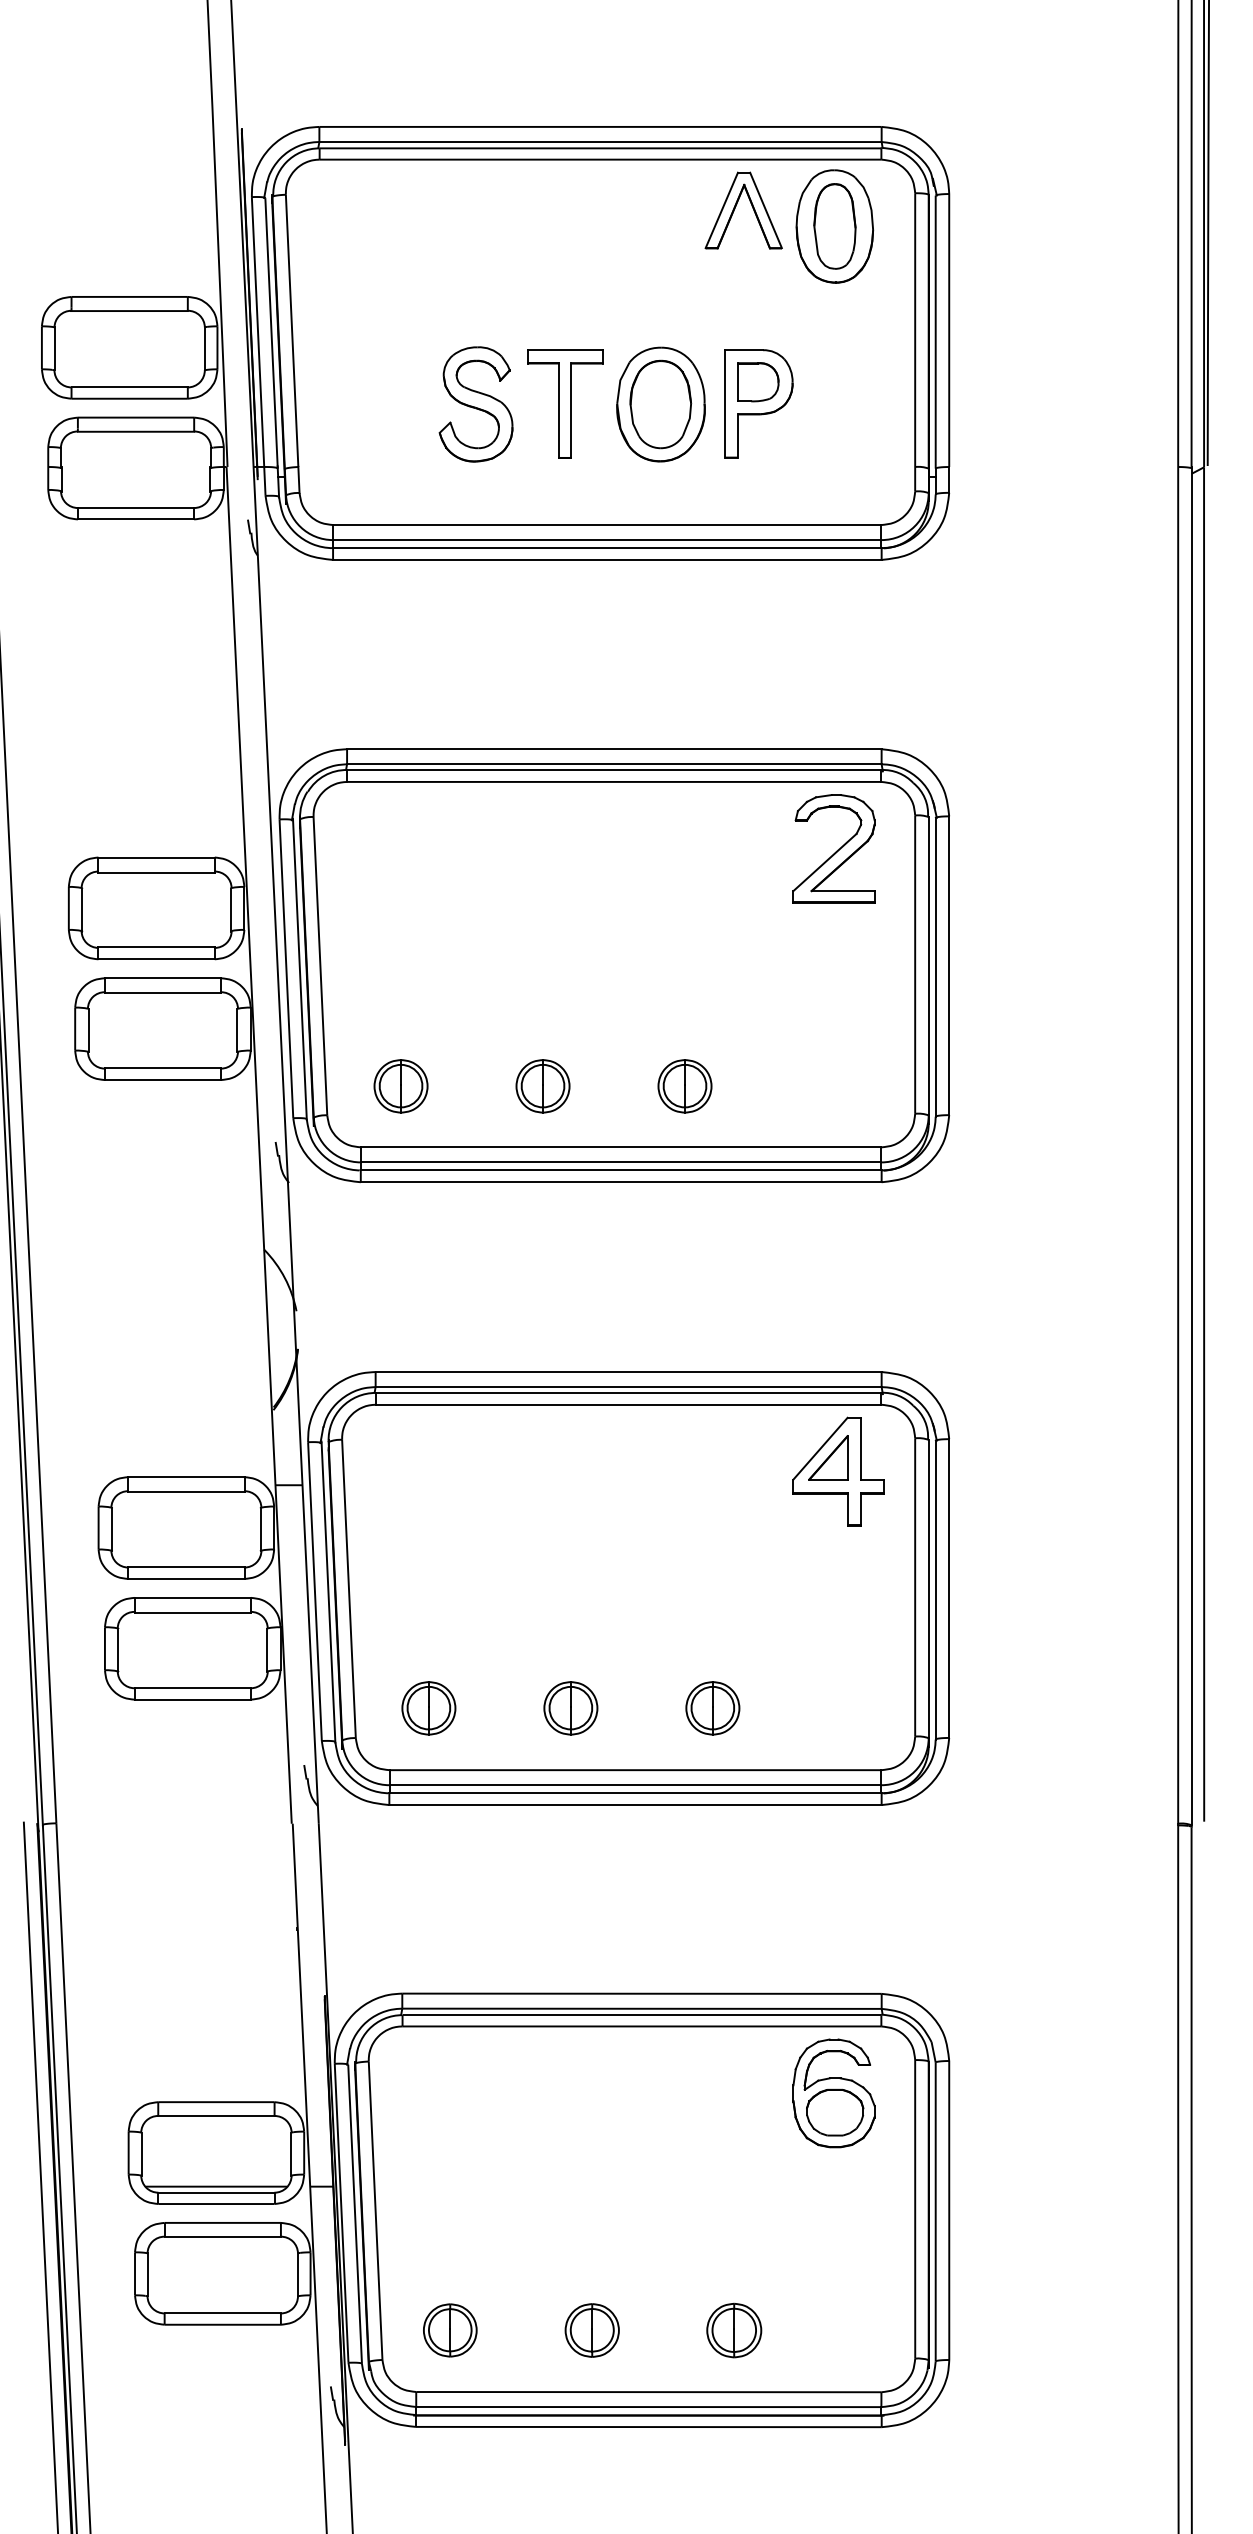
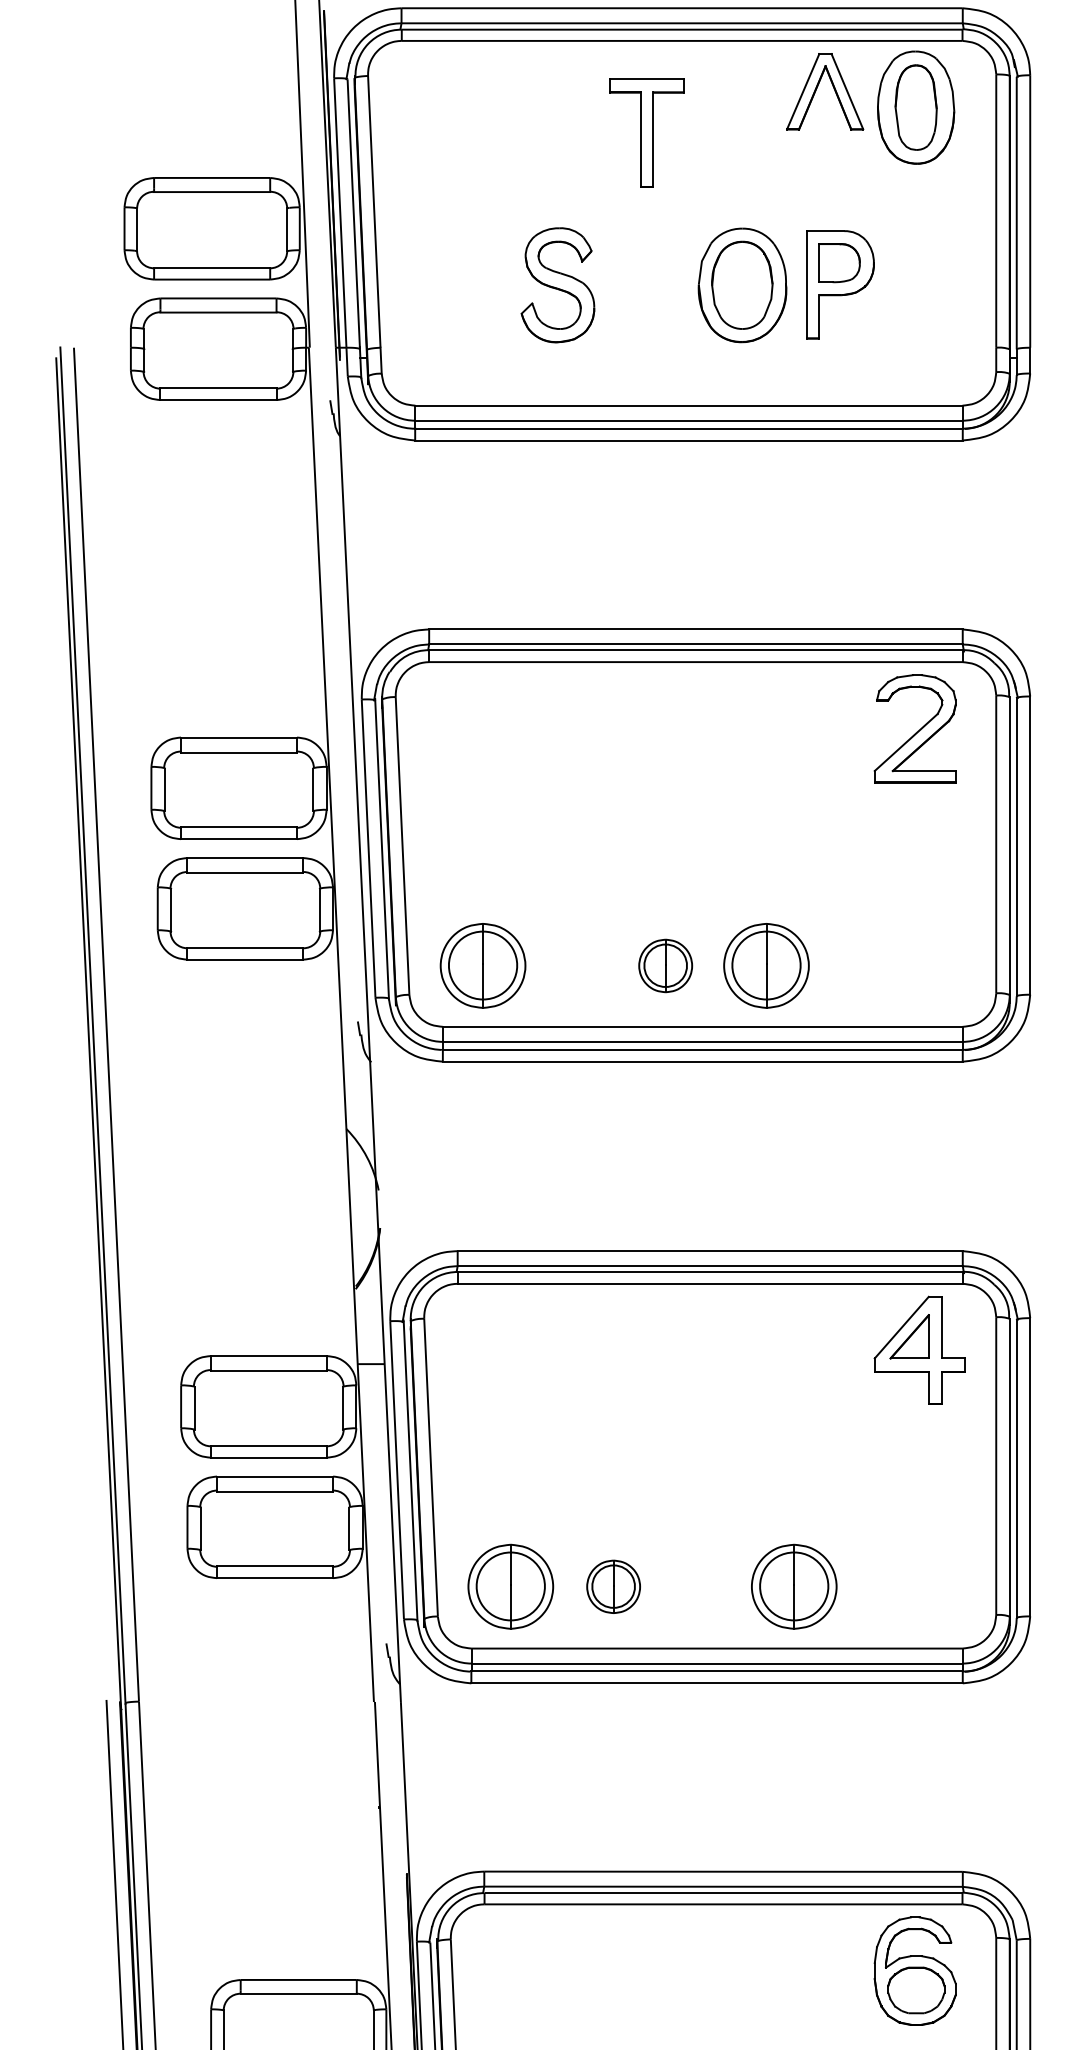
part: (565, 403) -> (647, 132), moved
part: (400, 1086) -> (482, 966), size x1.6
part: (542, 1086) -> (665, 966), moved
part: (684, 1086) -> (765, 966), size x1.6
part: (428, 1708) -> (510, 1586), size x1.6
part: (570, 1708) -> (613, 1586), moved
part: (712, 1708) -> (793, 1586), size x1.6

